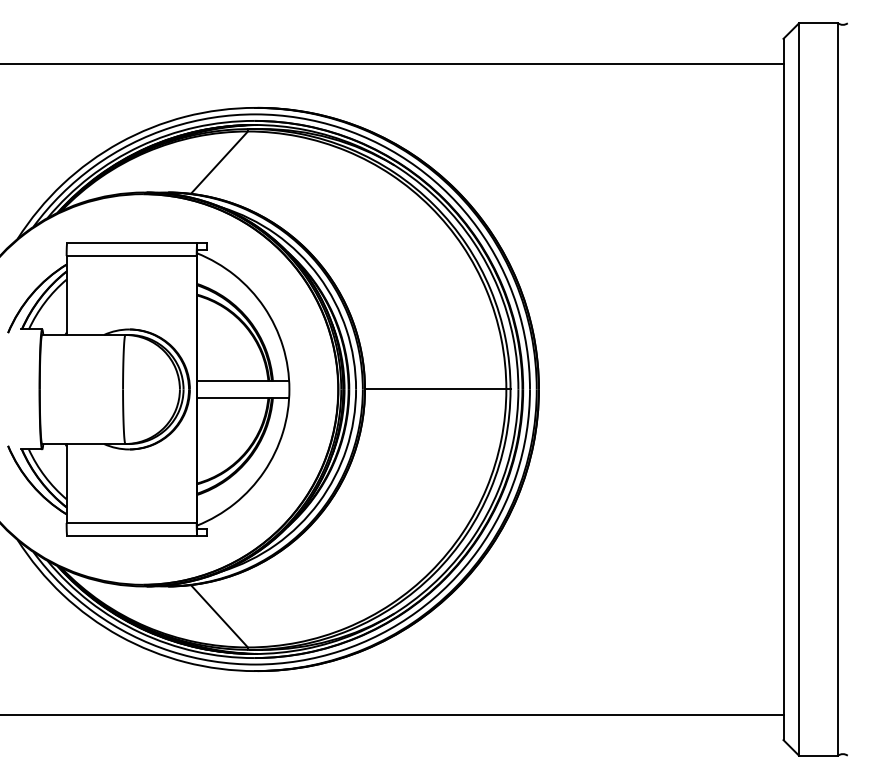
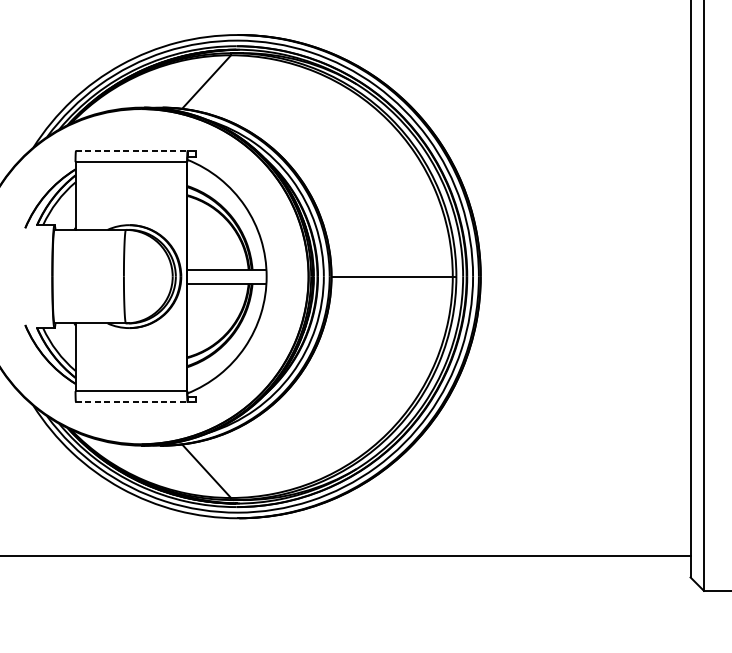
line: (136, 243) -> (135, 151), solid -> dashed
line: (136, 535) -> (135, 401), solid -> dashed

